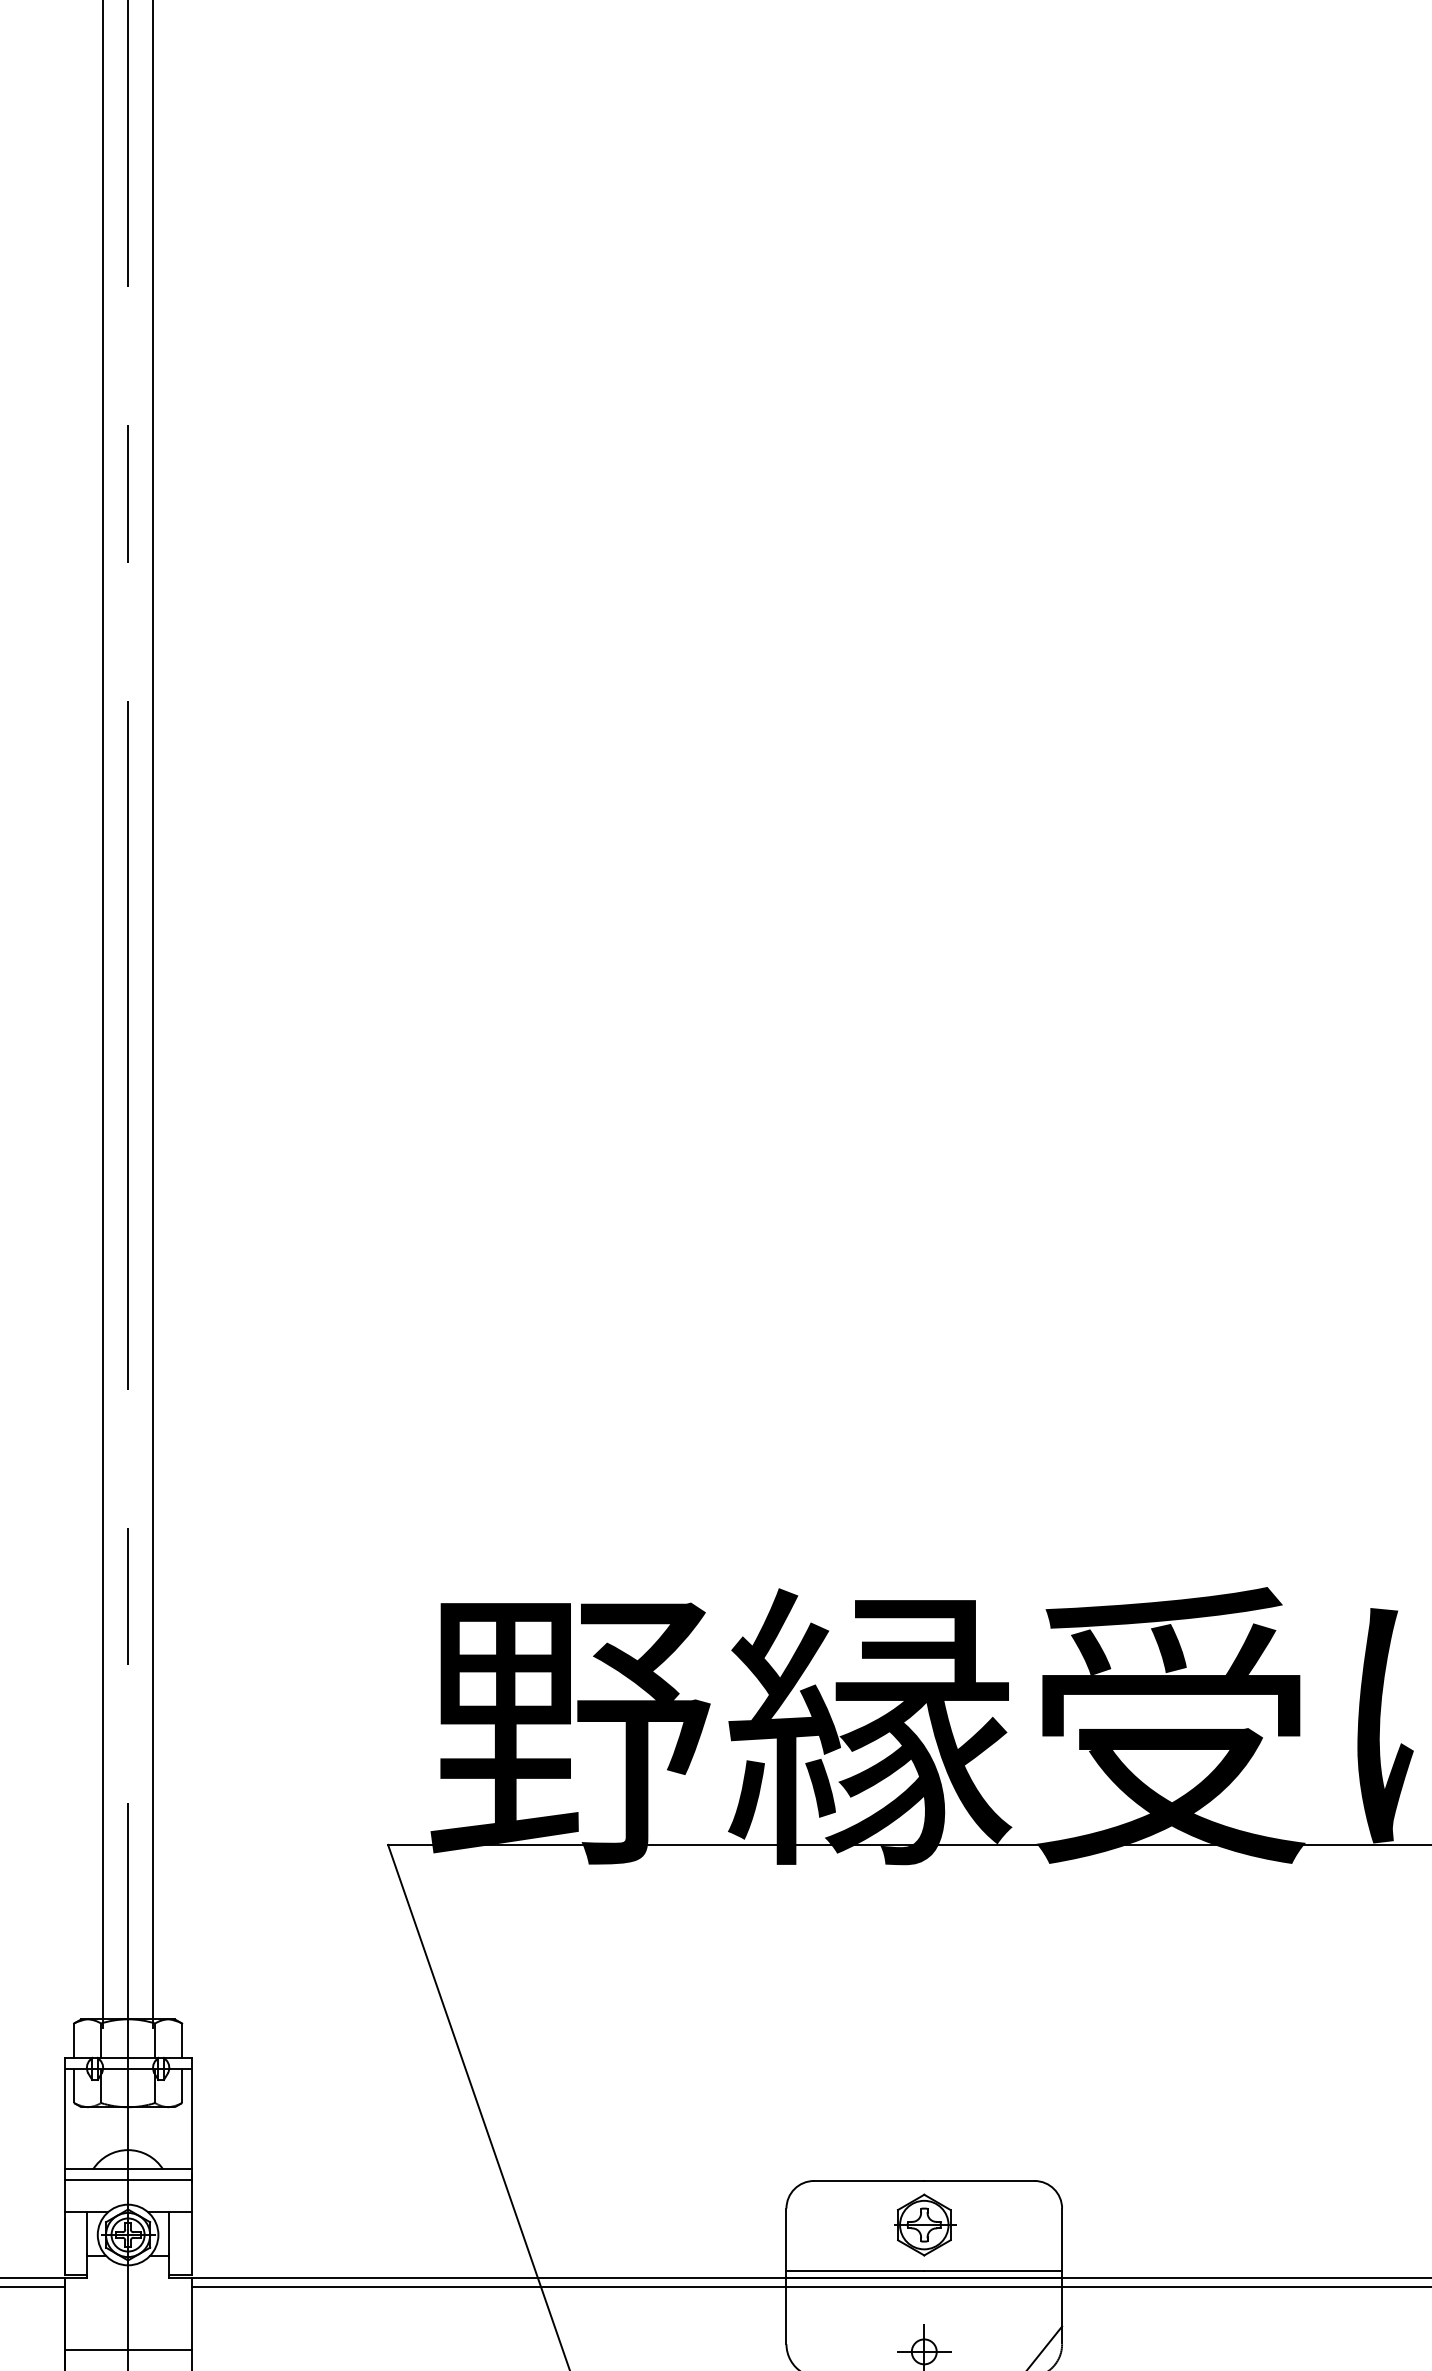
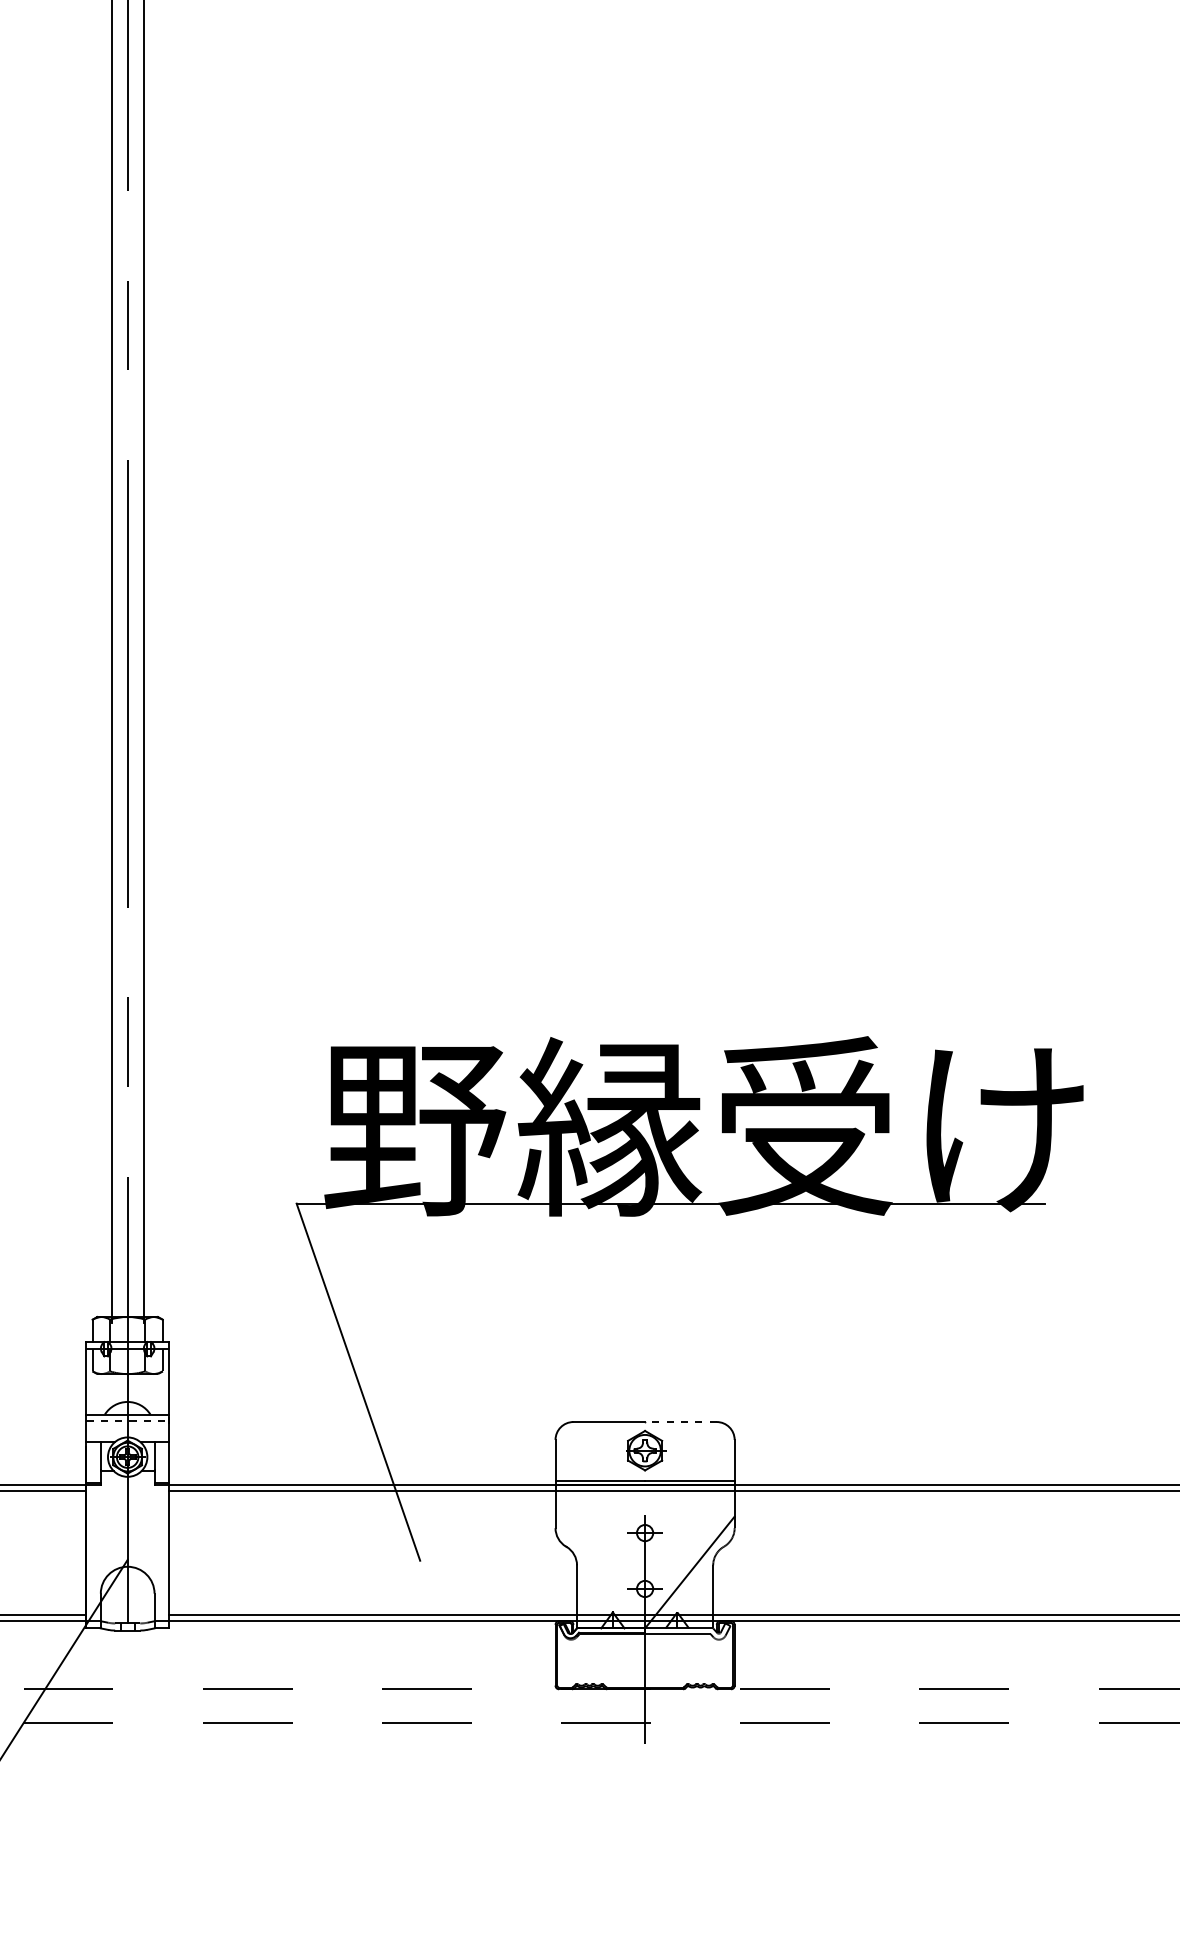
line: (129, 2180) -> (128, 1421), solid -> dashed
line: (978, 2181) -> (680, 1422), solid -> dashed
line: (127, 2349) -> (127, 1531), removed

